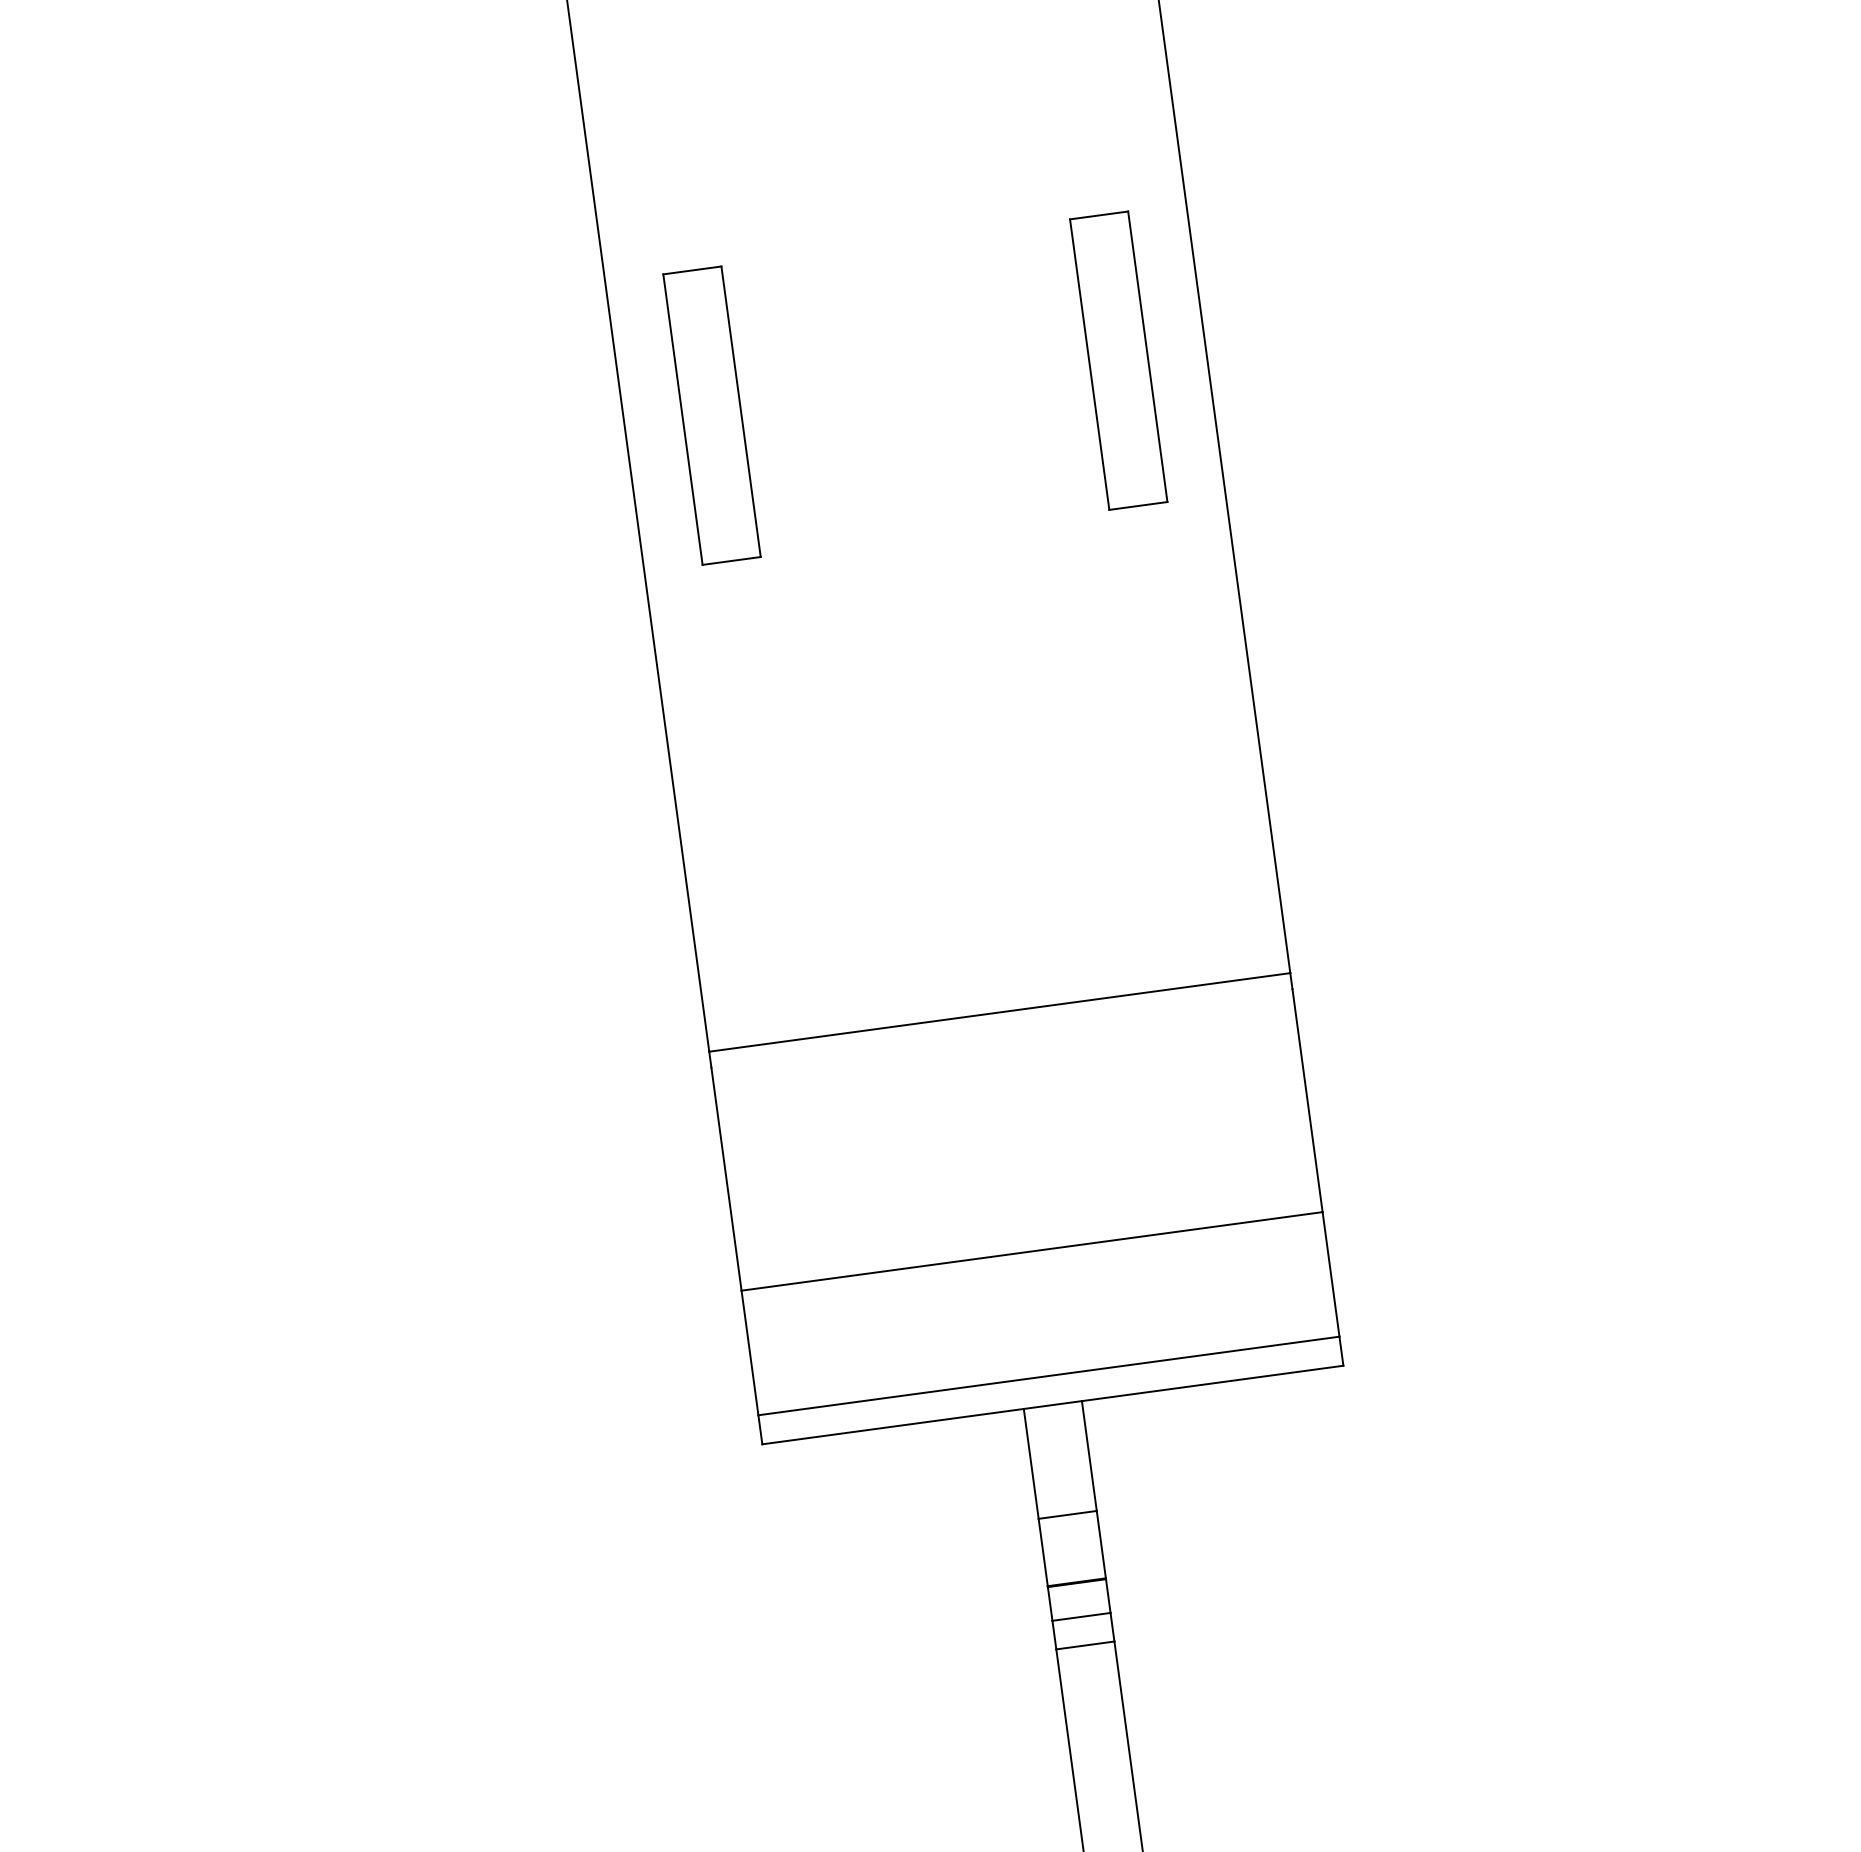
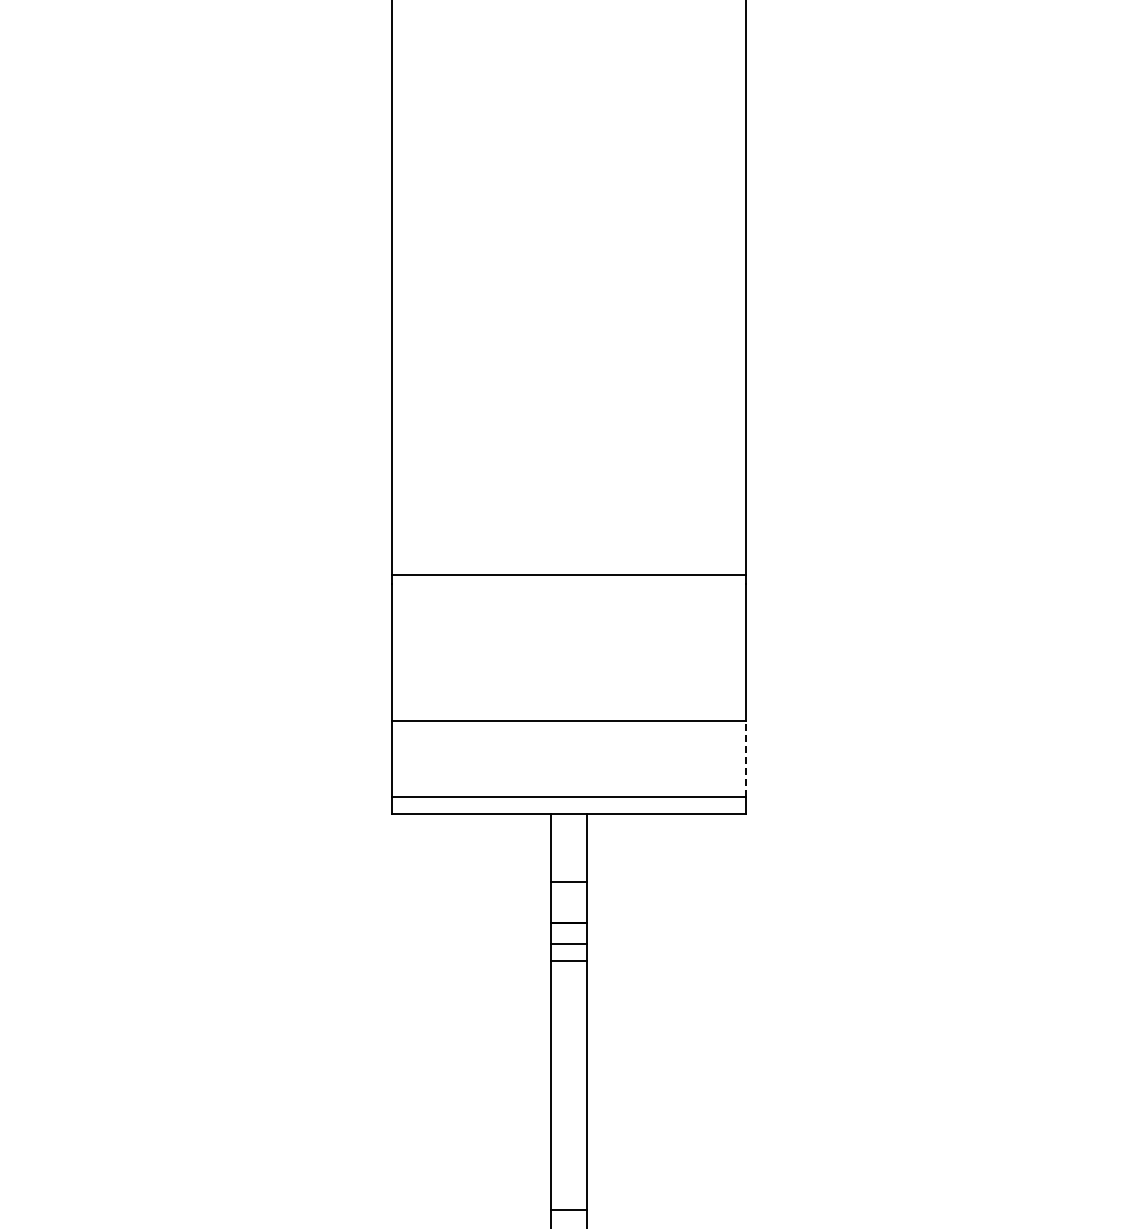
part: (1117, 360) -> (692, 193), removed
part: (711, 415) -> (444, 193), removed
line: (1331, 1274) -> (746, 758), solid -> dashed

